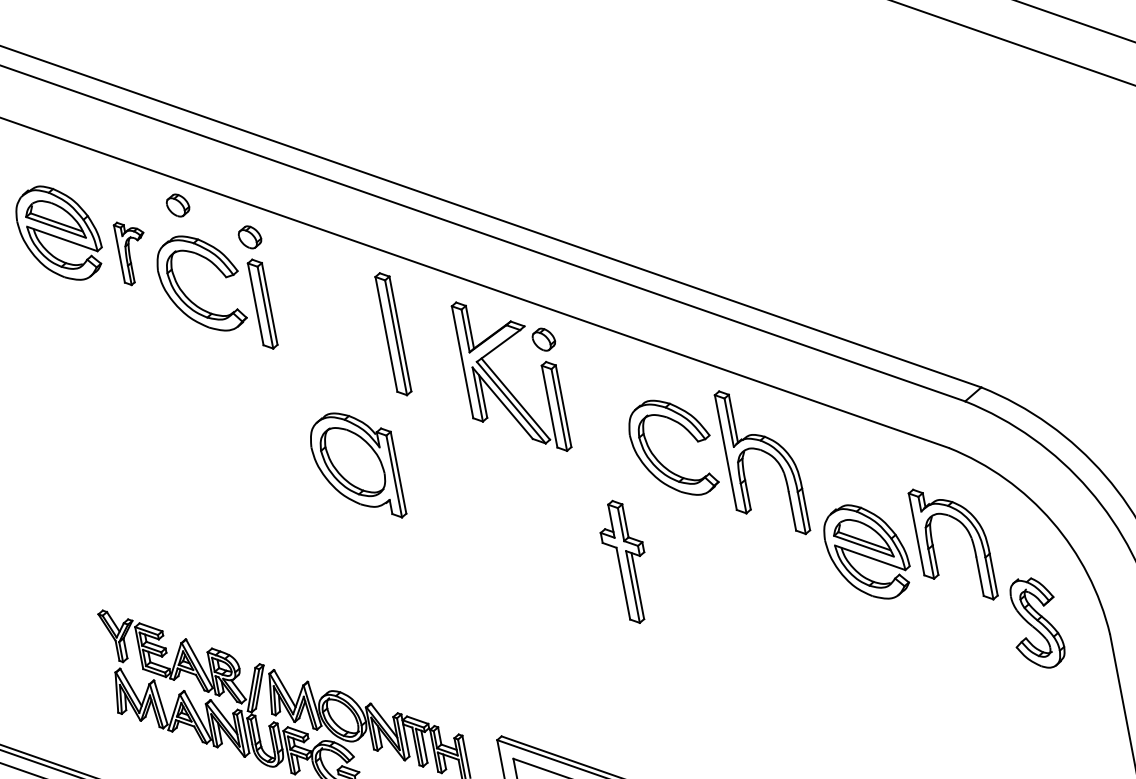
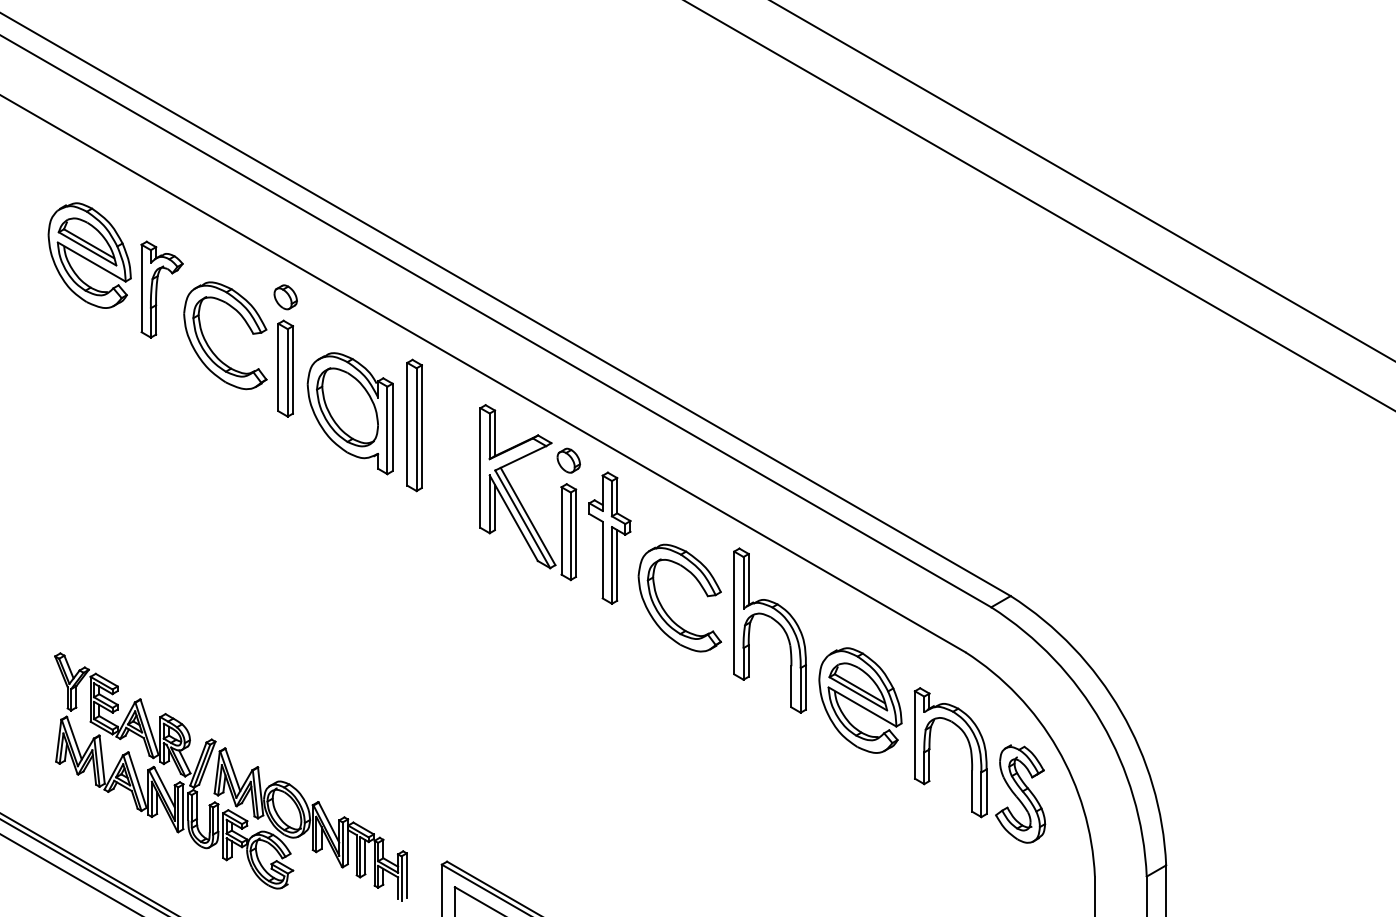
part: (177, 205) -> (217, 250), removed
part: (132, 252) -> (161, 289), size x1.43
part: (355, 467) -> (349, 413), moved
part: (867, 552) -> (860, 700), moved
part: (625, 561) -> (609, 537), moved
part: (1035, 622) -> (1020, 793), moved

